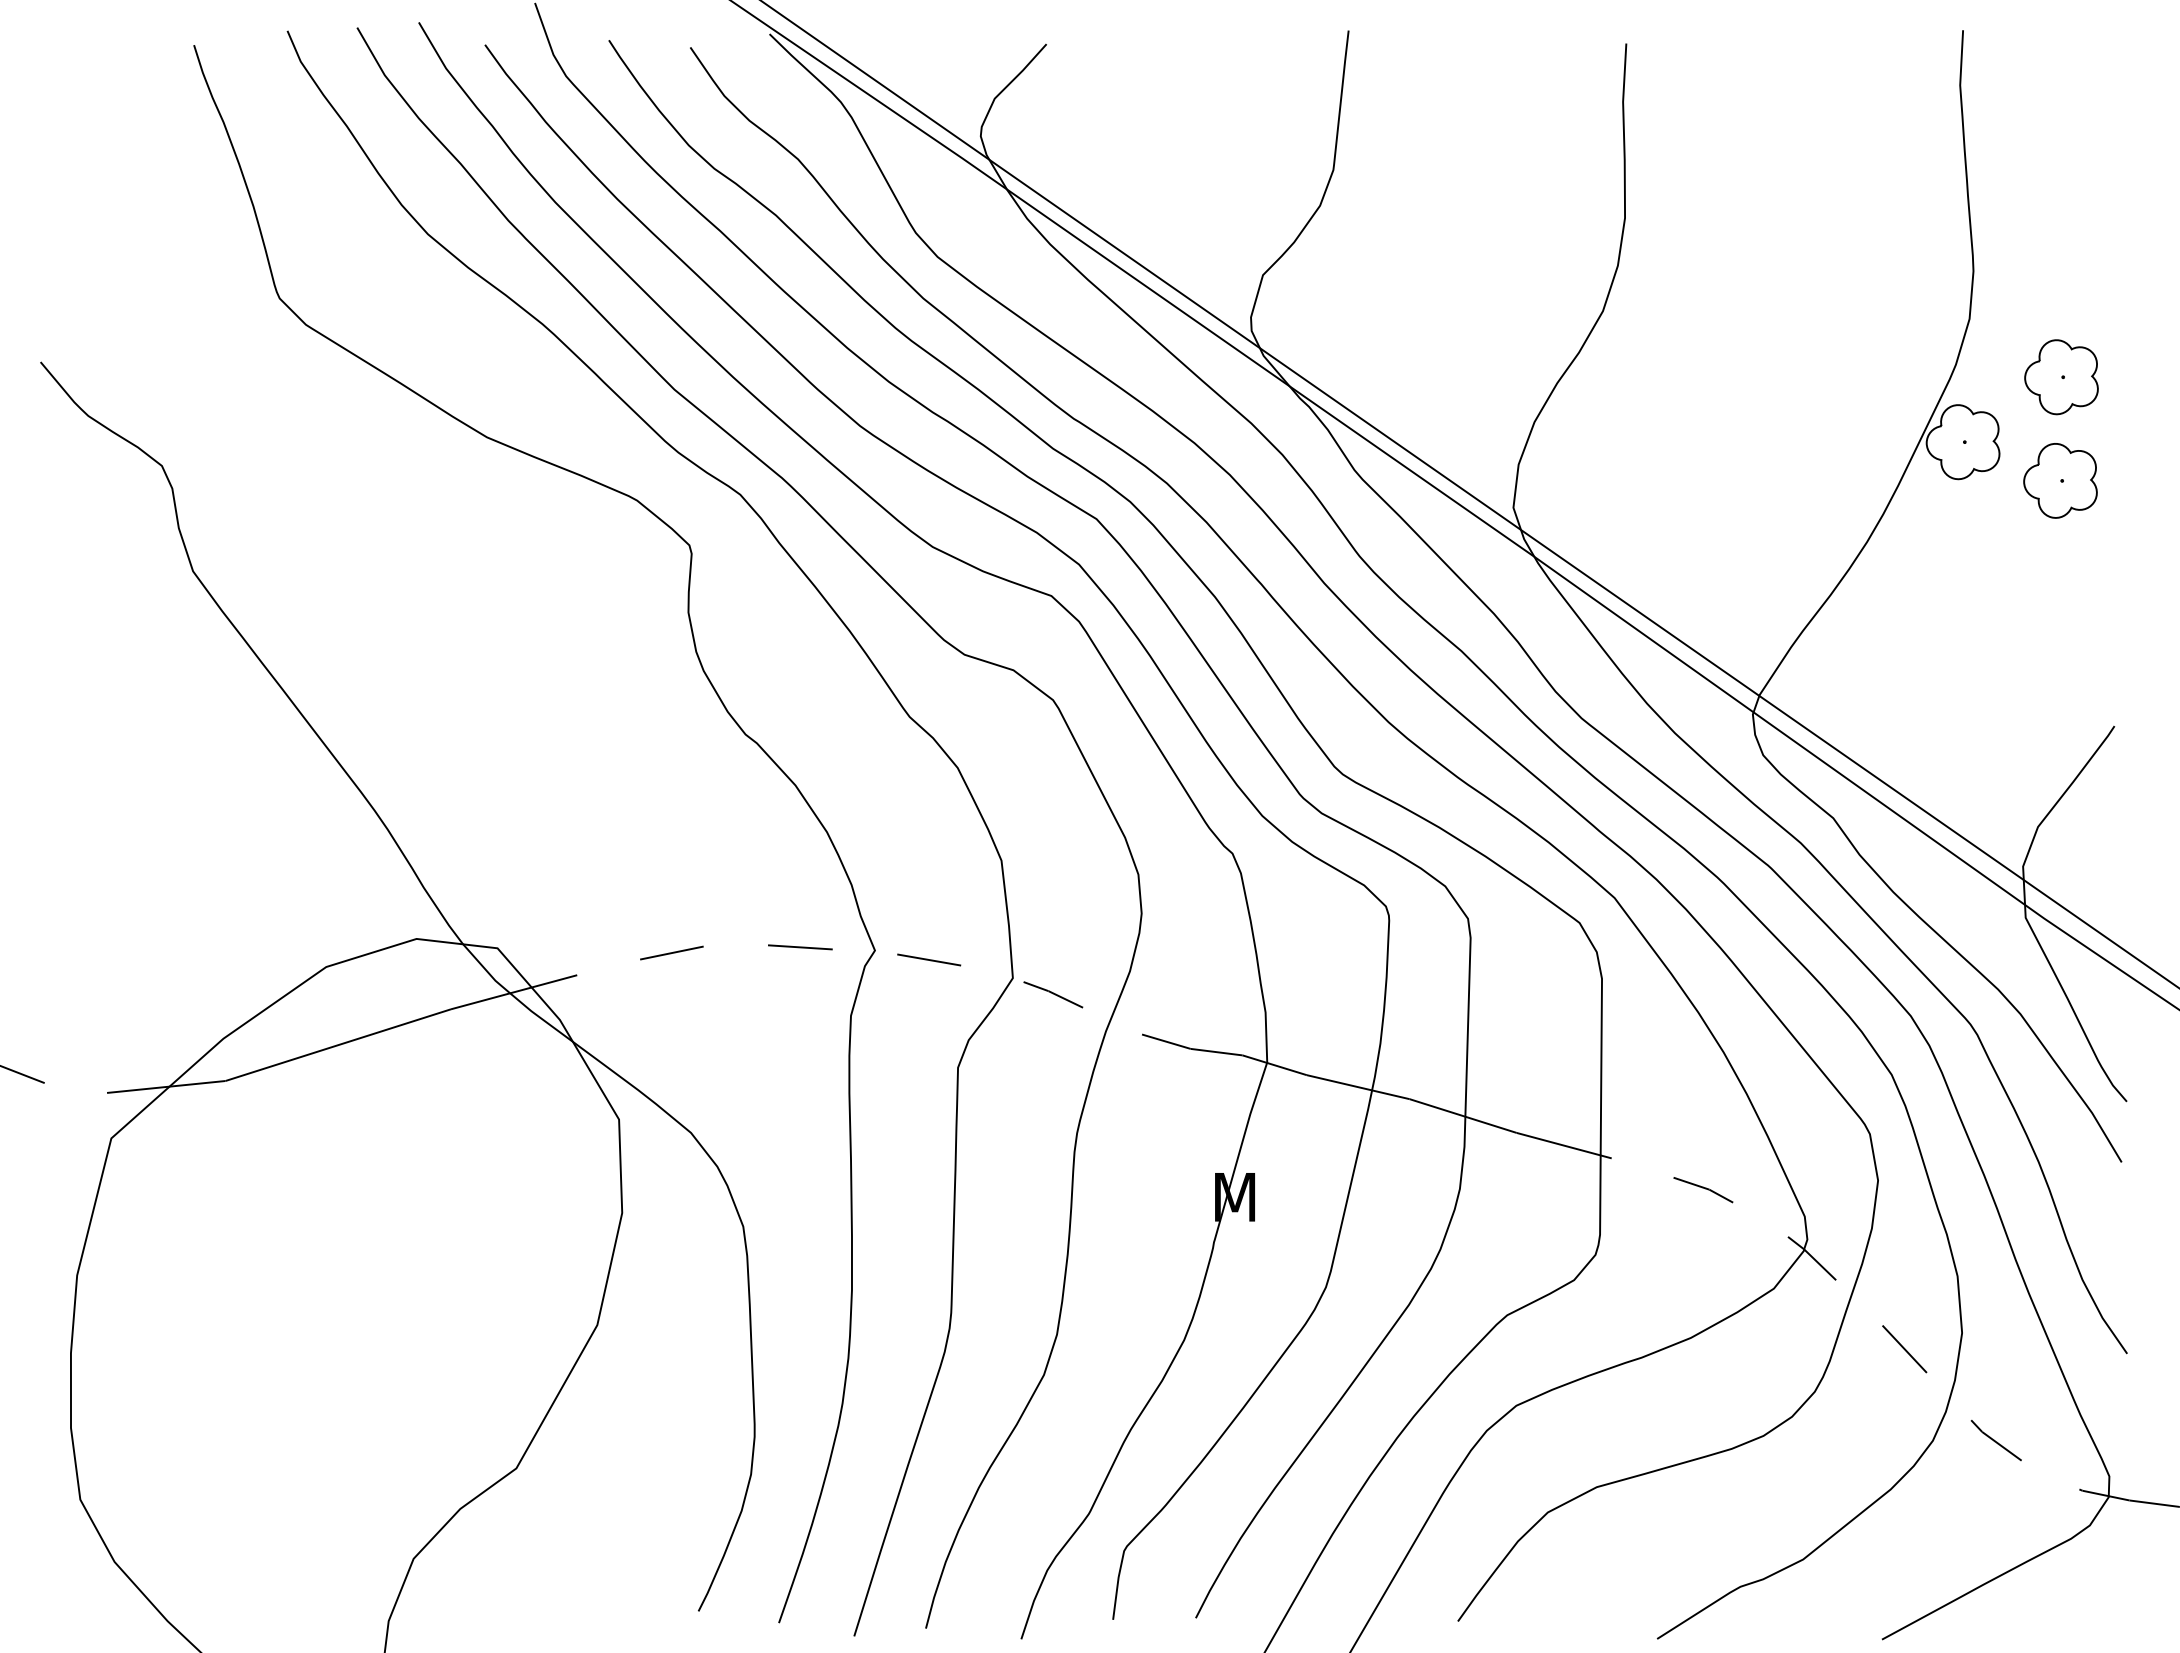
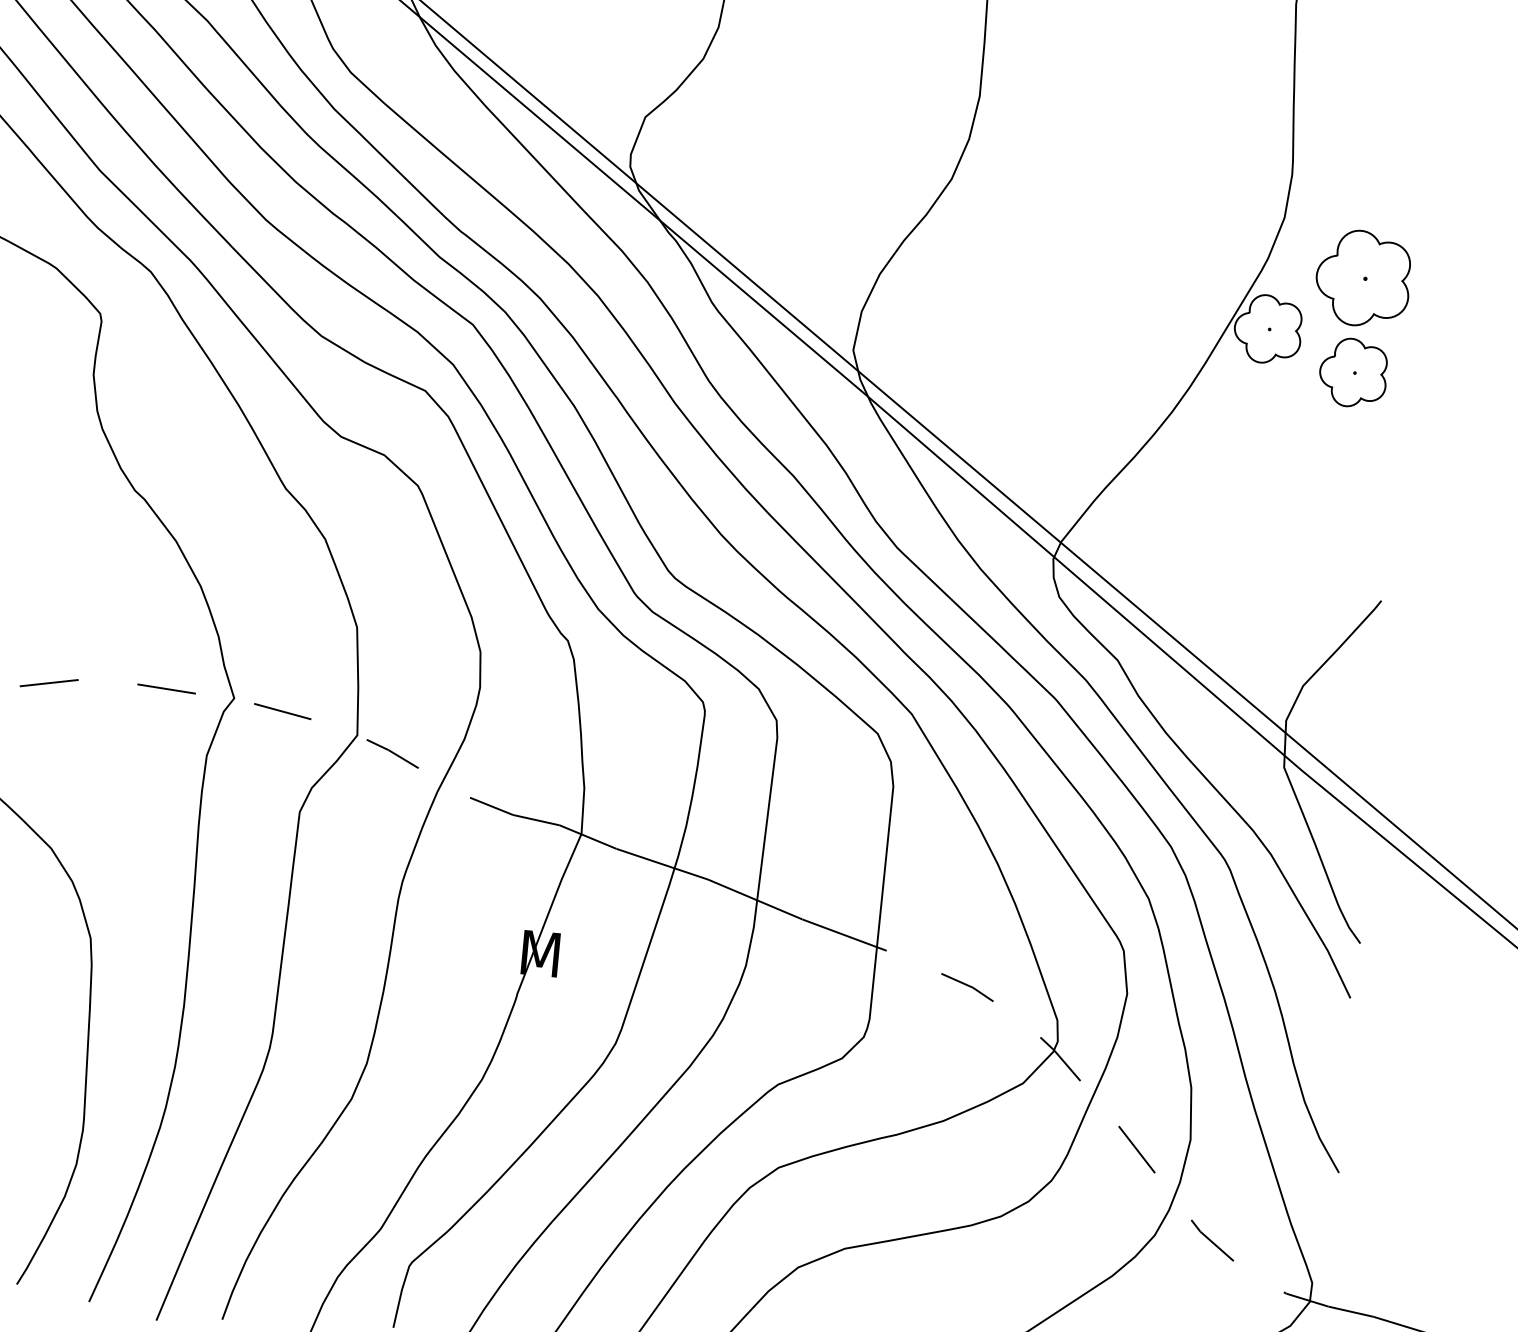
part: (2061, 377) -> (1363, 278), size x1.4

